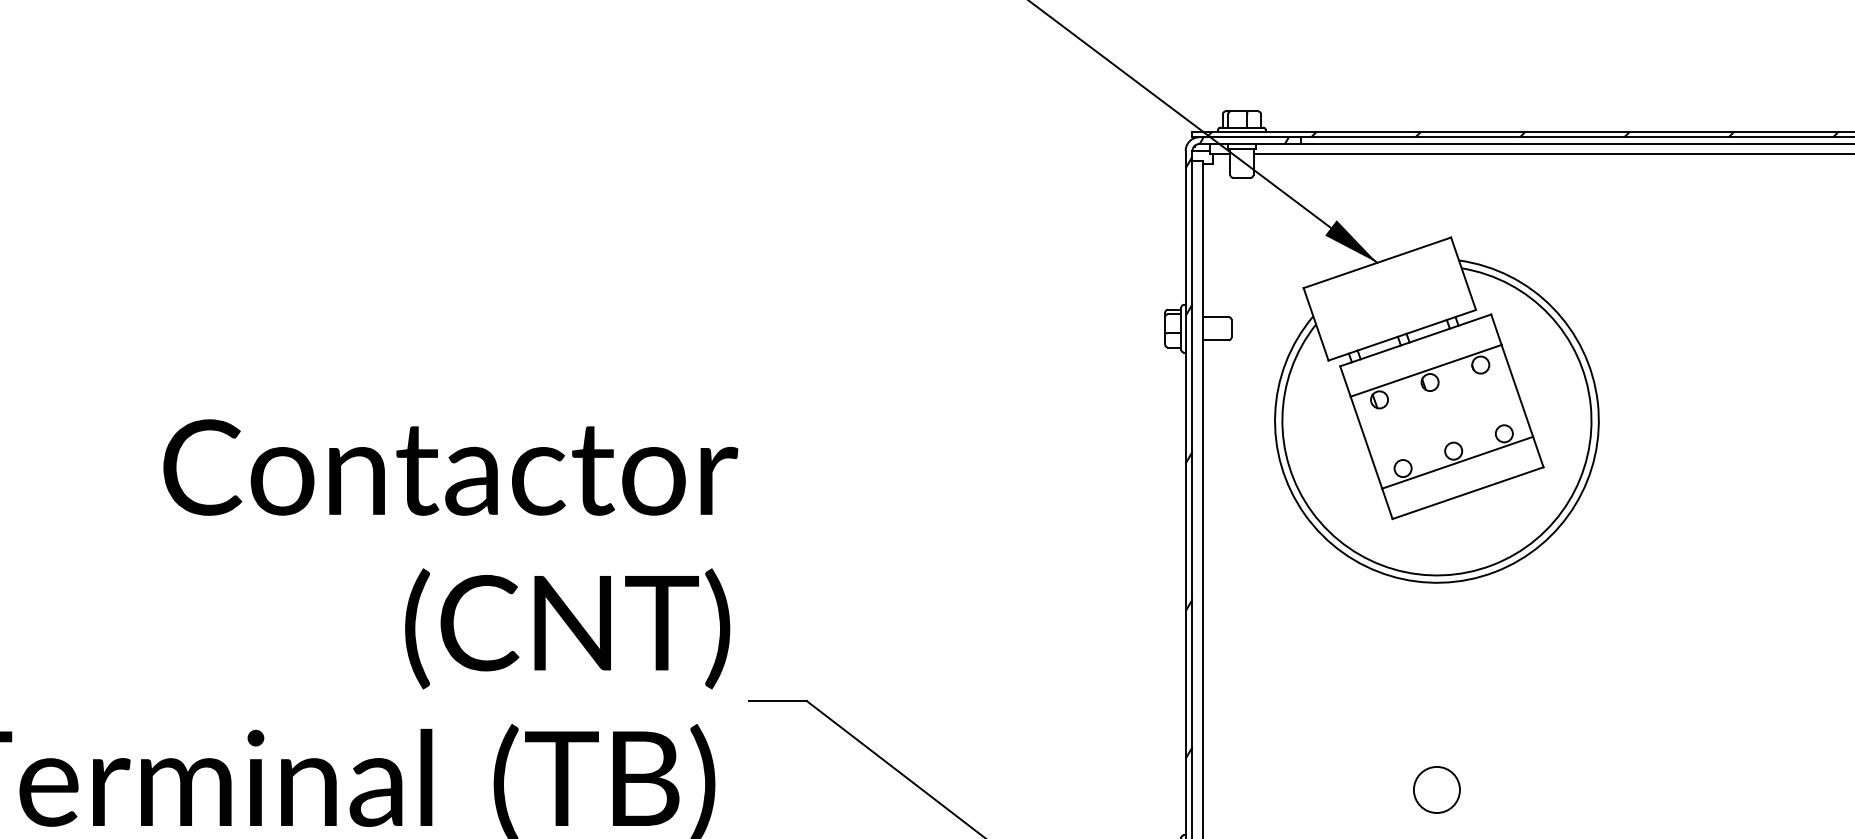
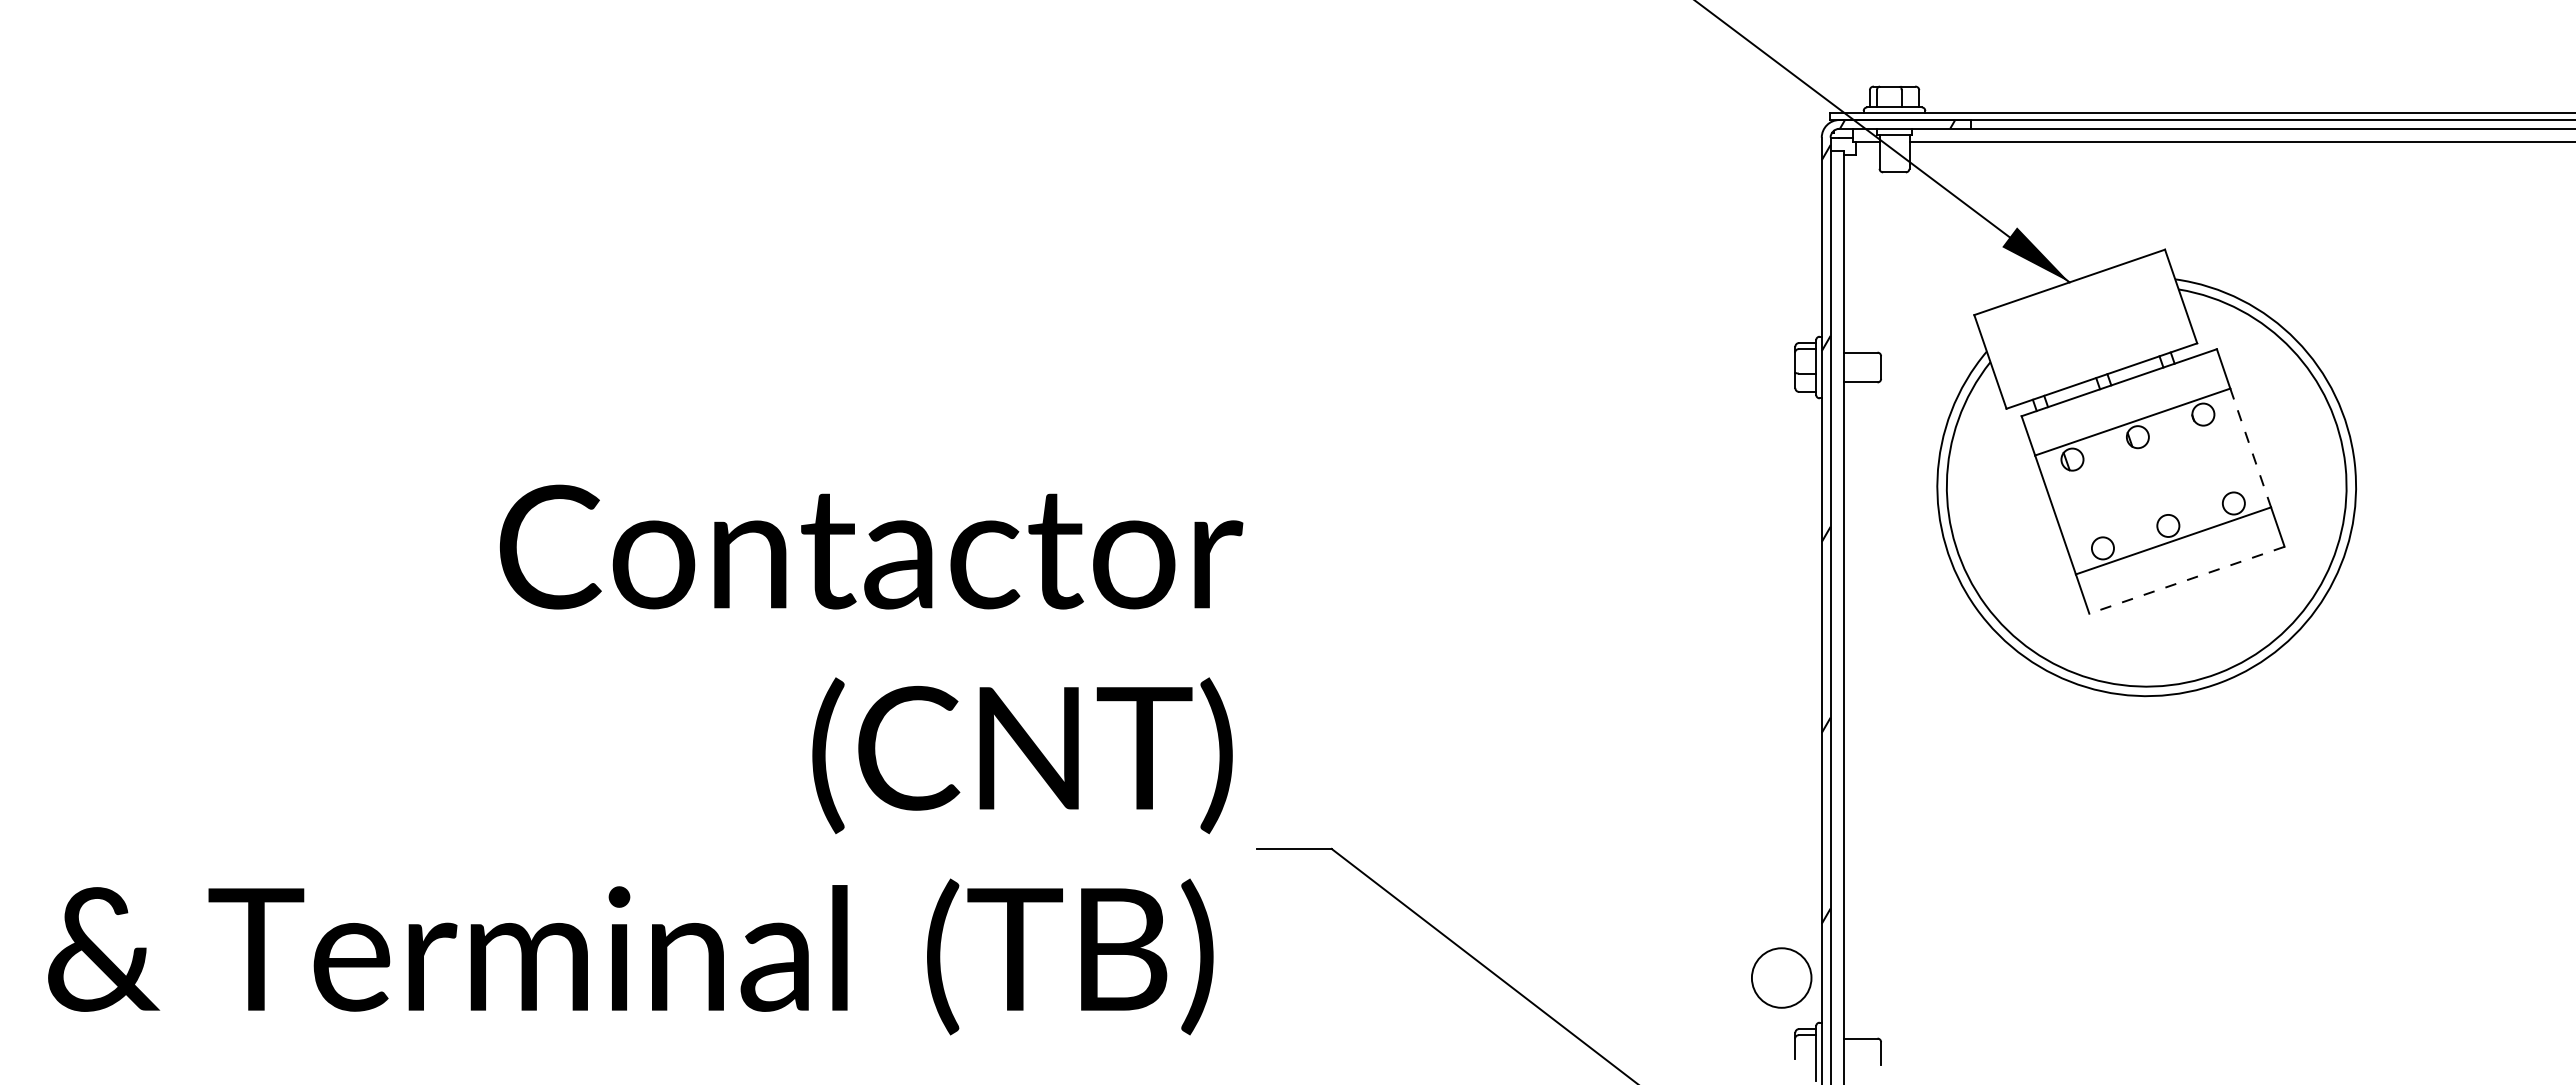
hatch: (1470, 134) -> (2190, 116), removed
line: (1517, 391) -> (2250, 448), solid -> dashed
line: (1467, 493) -> (2186, 580), solid -> dashed
circle: (1436, 789) -> (1781, 977), moved

